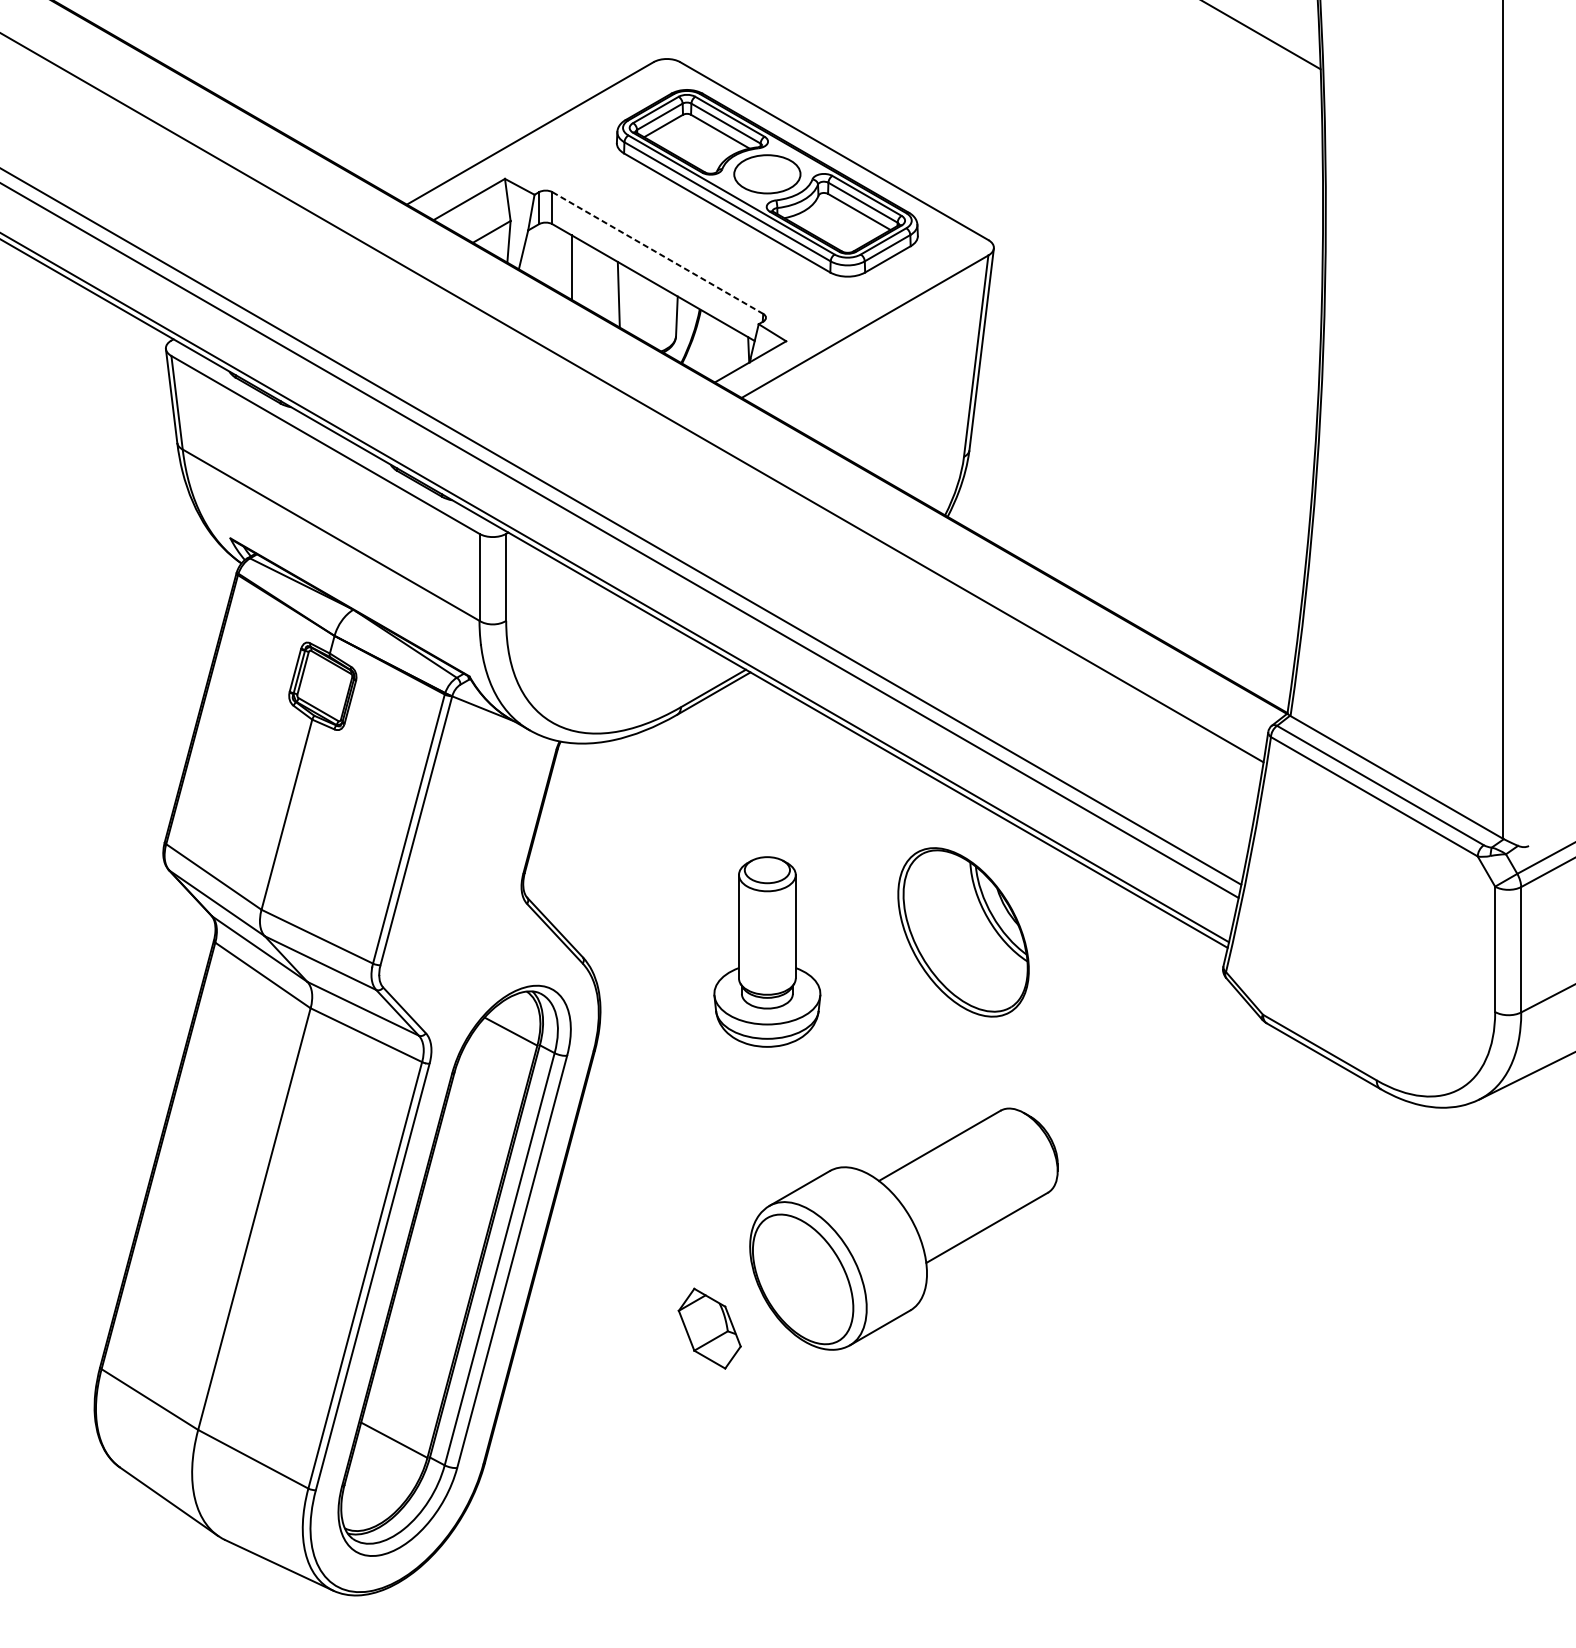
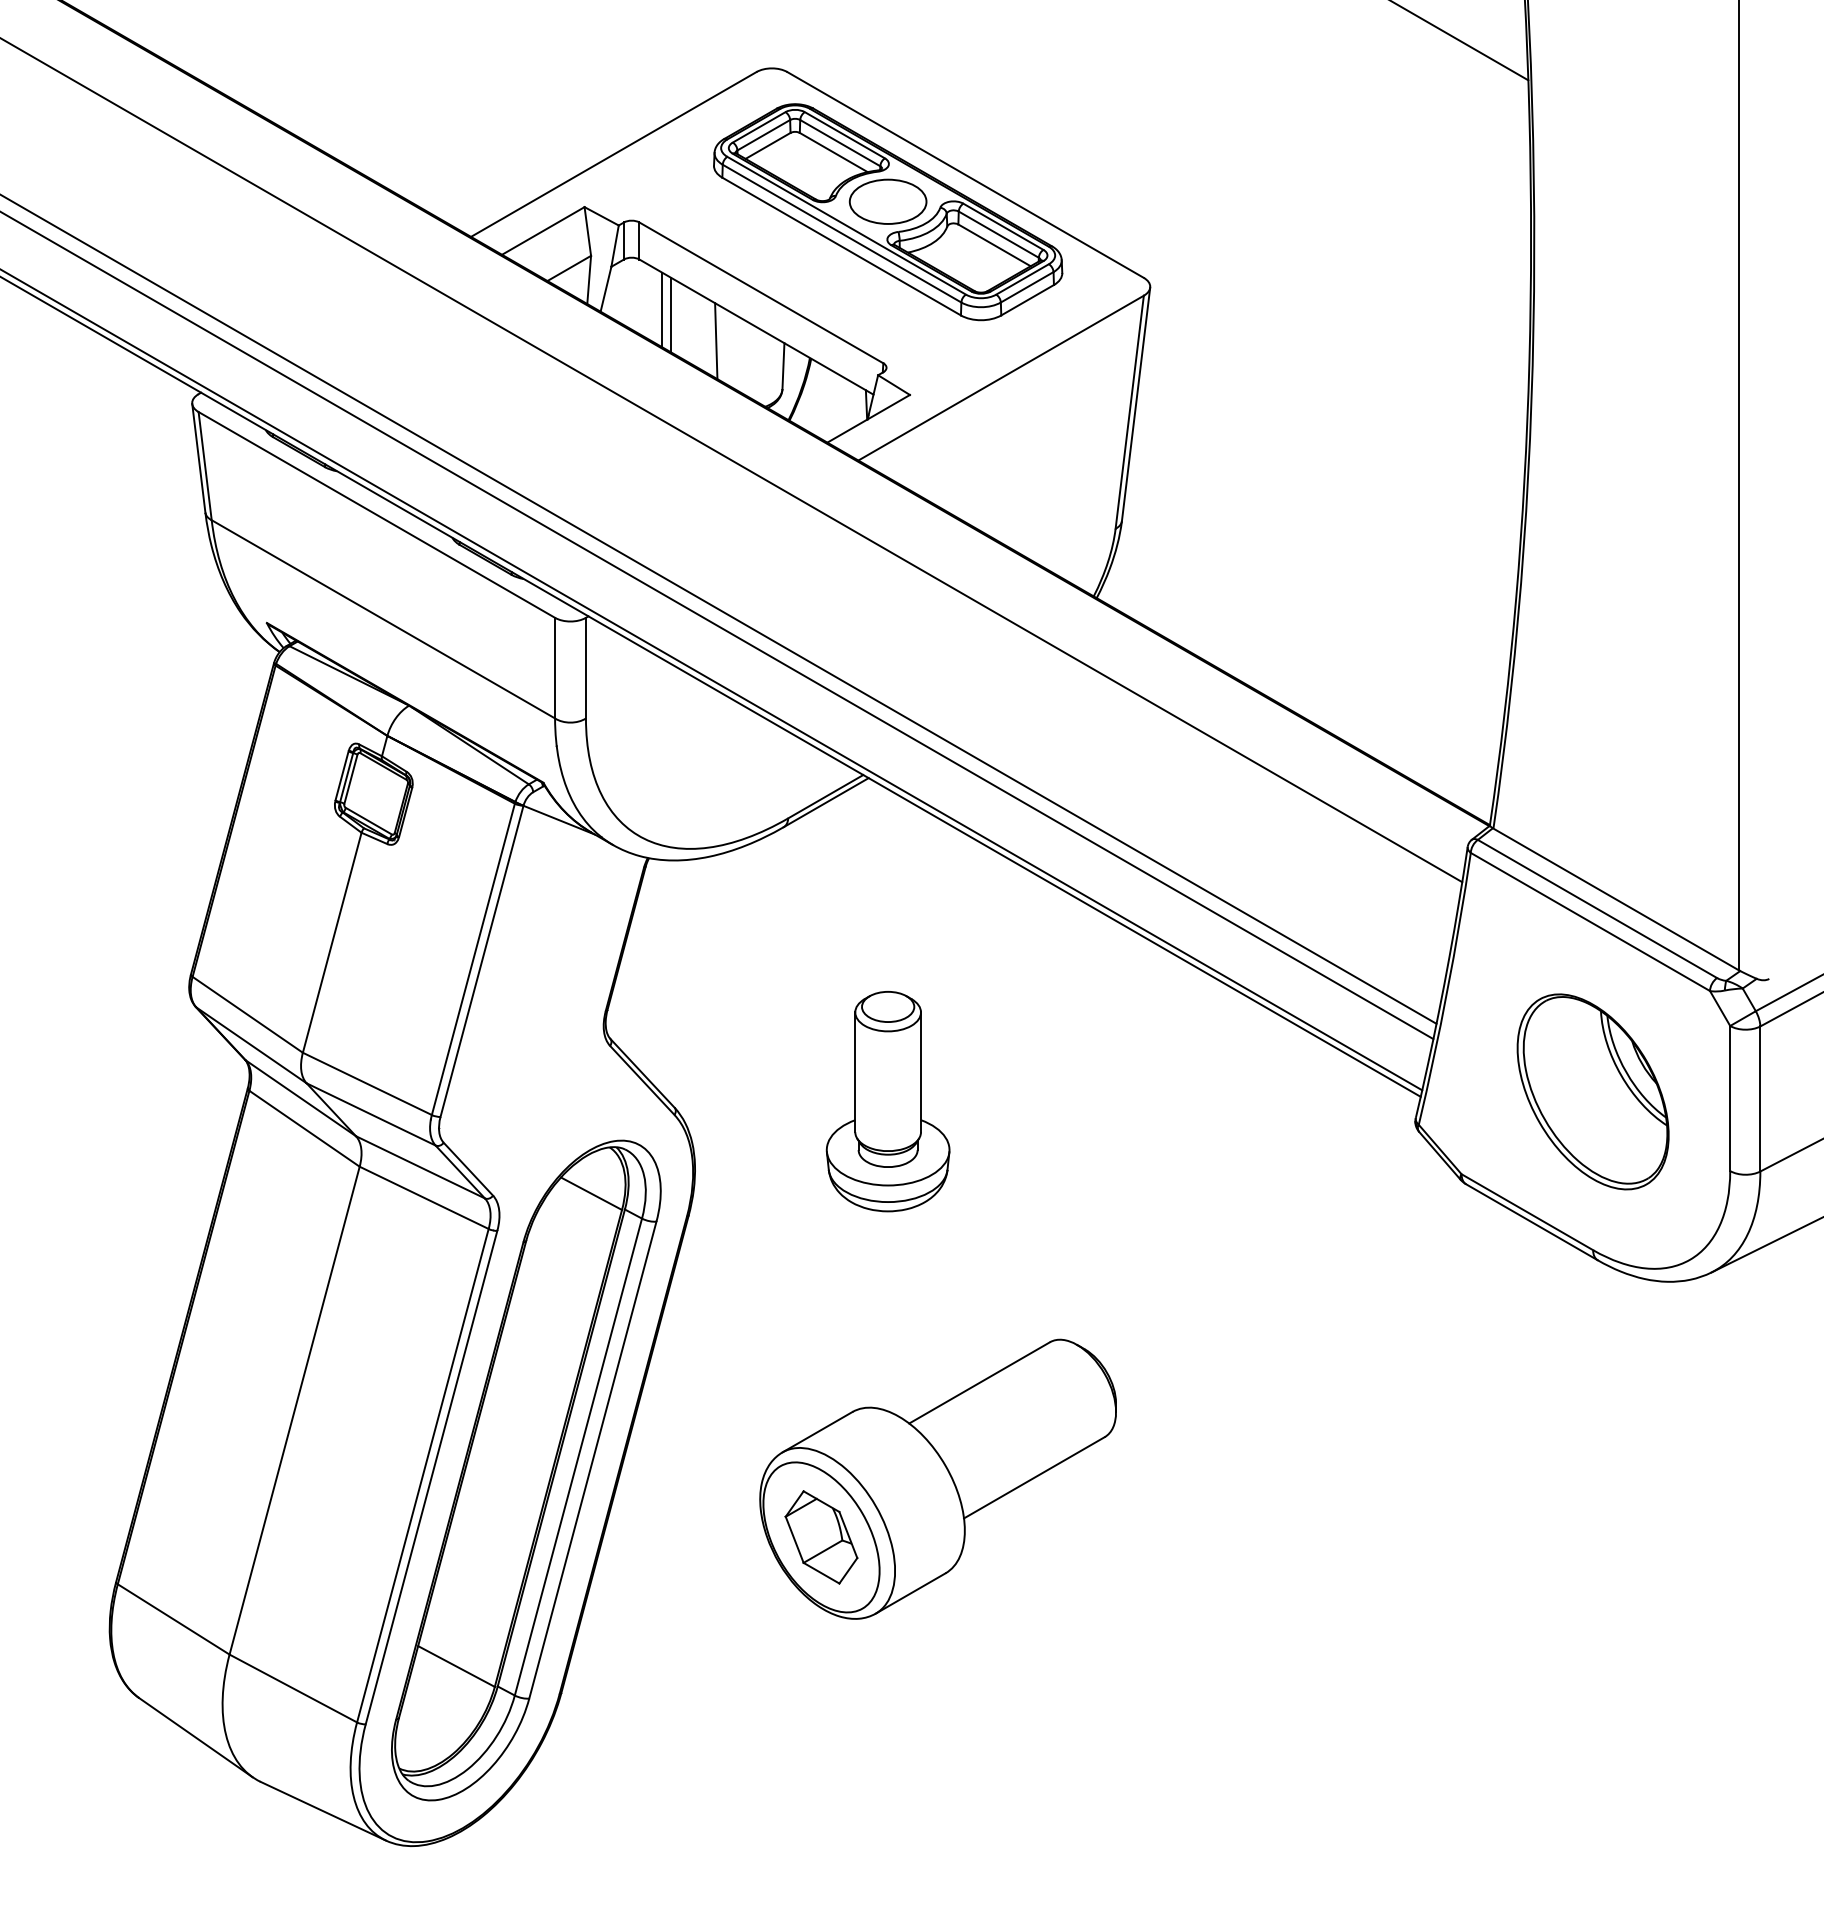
line: (657, 252) -> (761, 292), dashed -> solid
line: (580, 271) -> (671, 314), added
part: (963, 932) -> (1592, 1091), moved
part: (903, 1228) -> (937, 1478), moved

